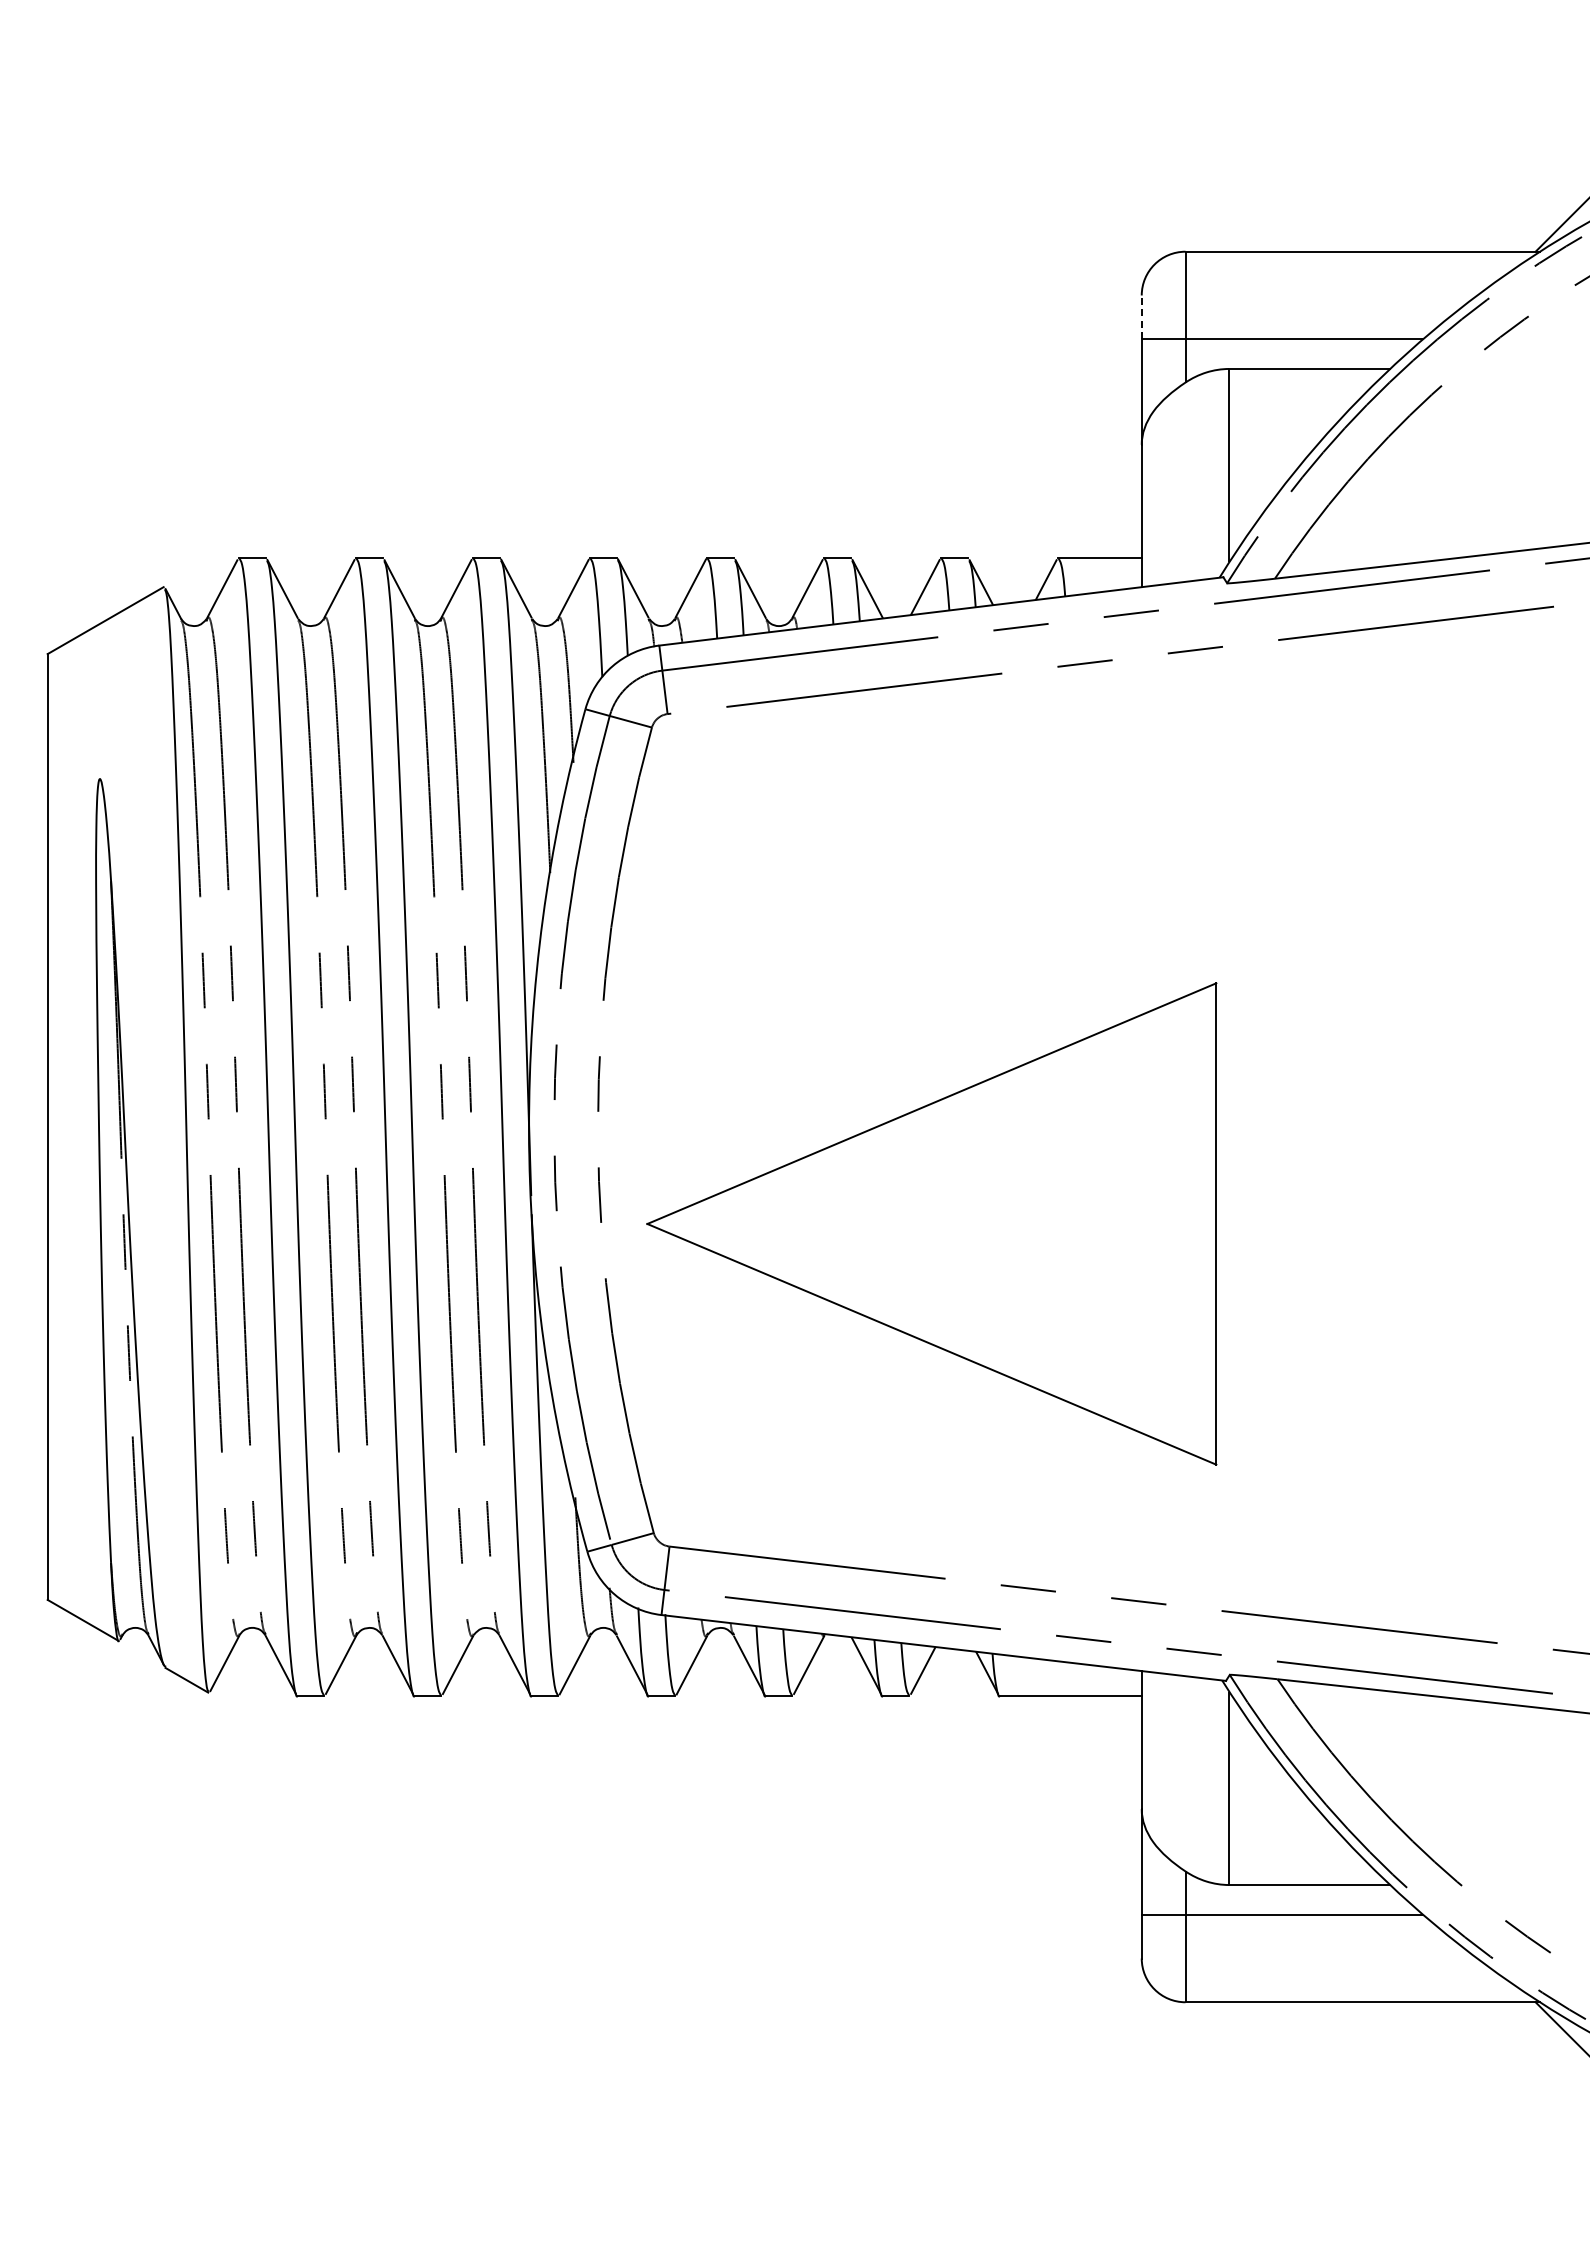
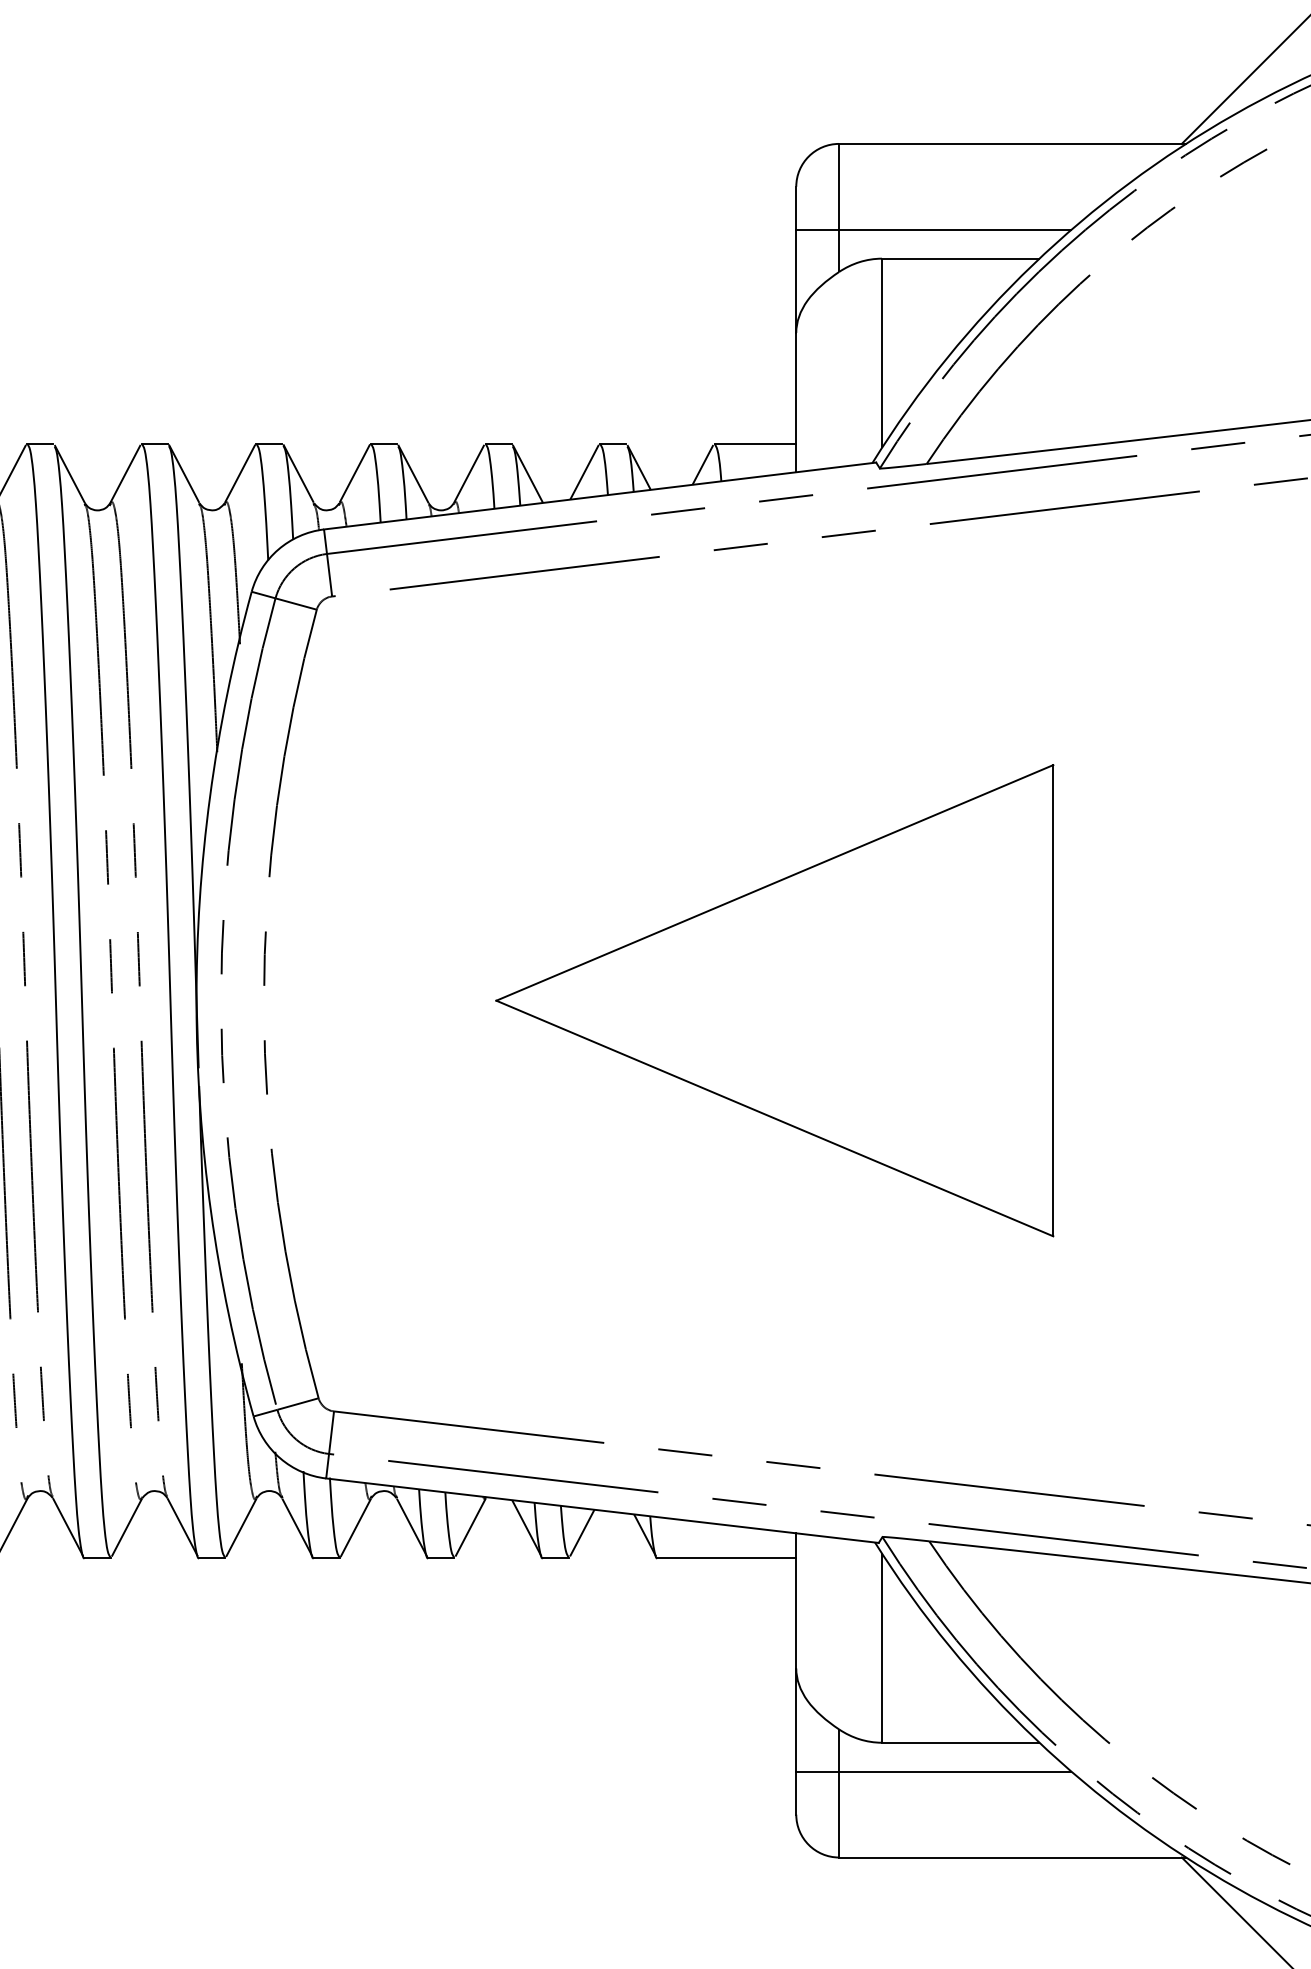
line: (1141, 317) -> (796, 208), dashed -> solid
part: (931, 1223) -> (774, 1000), moved

